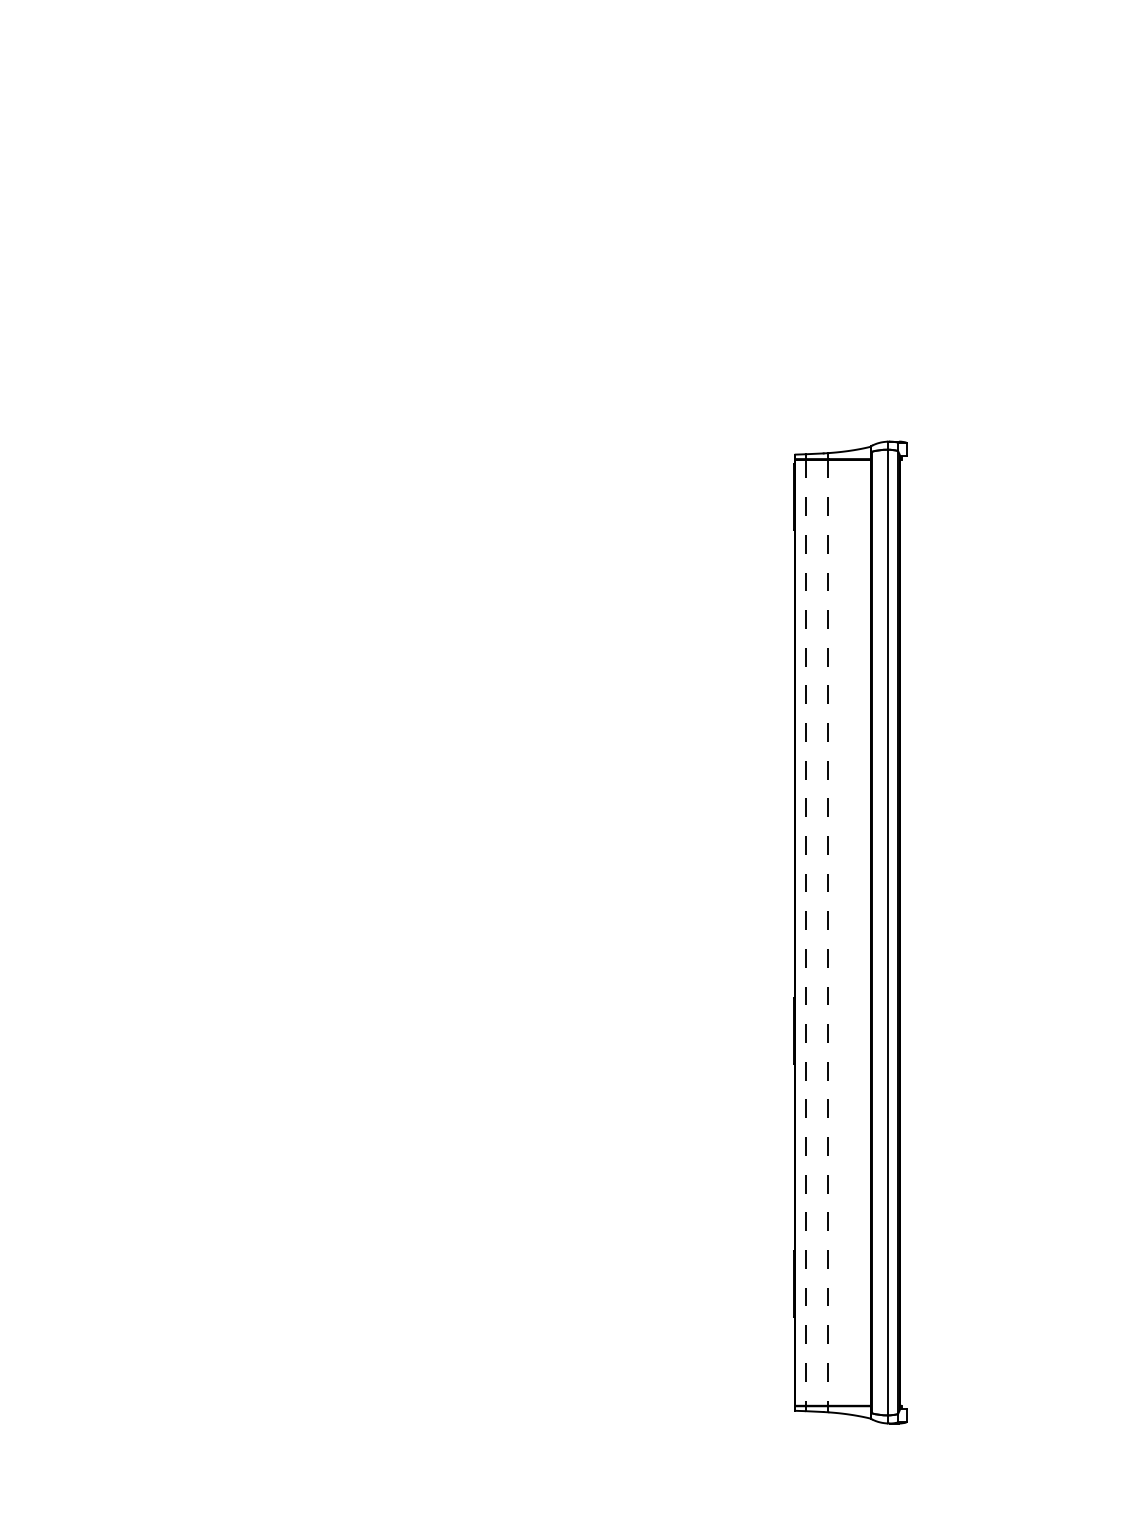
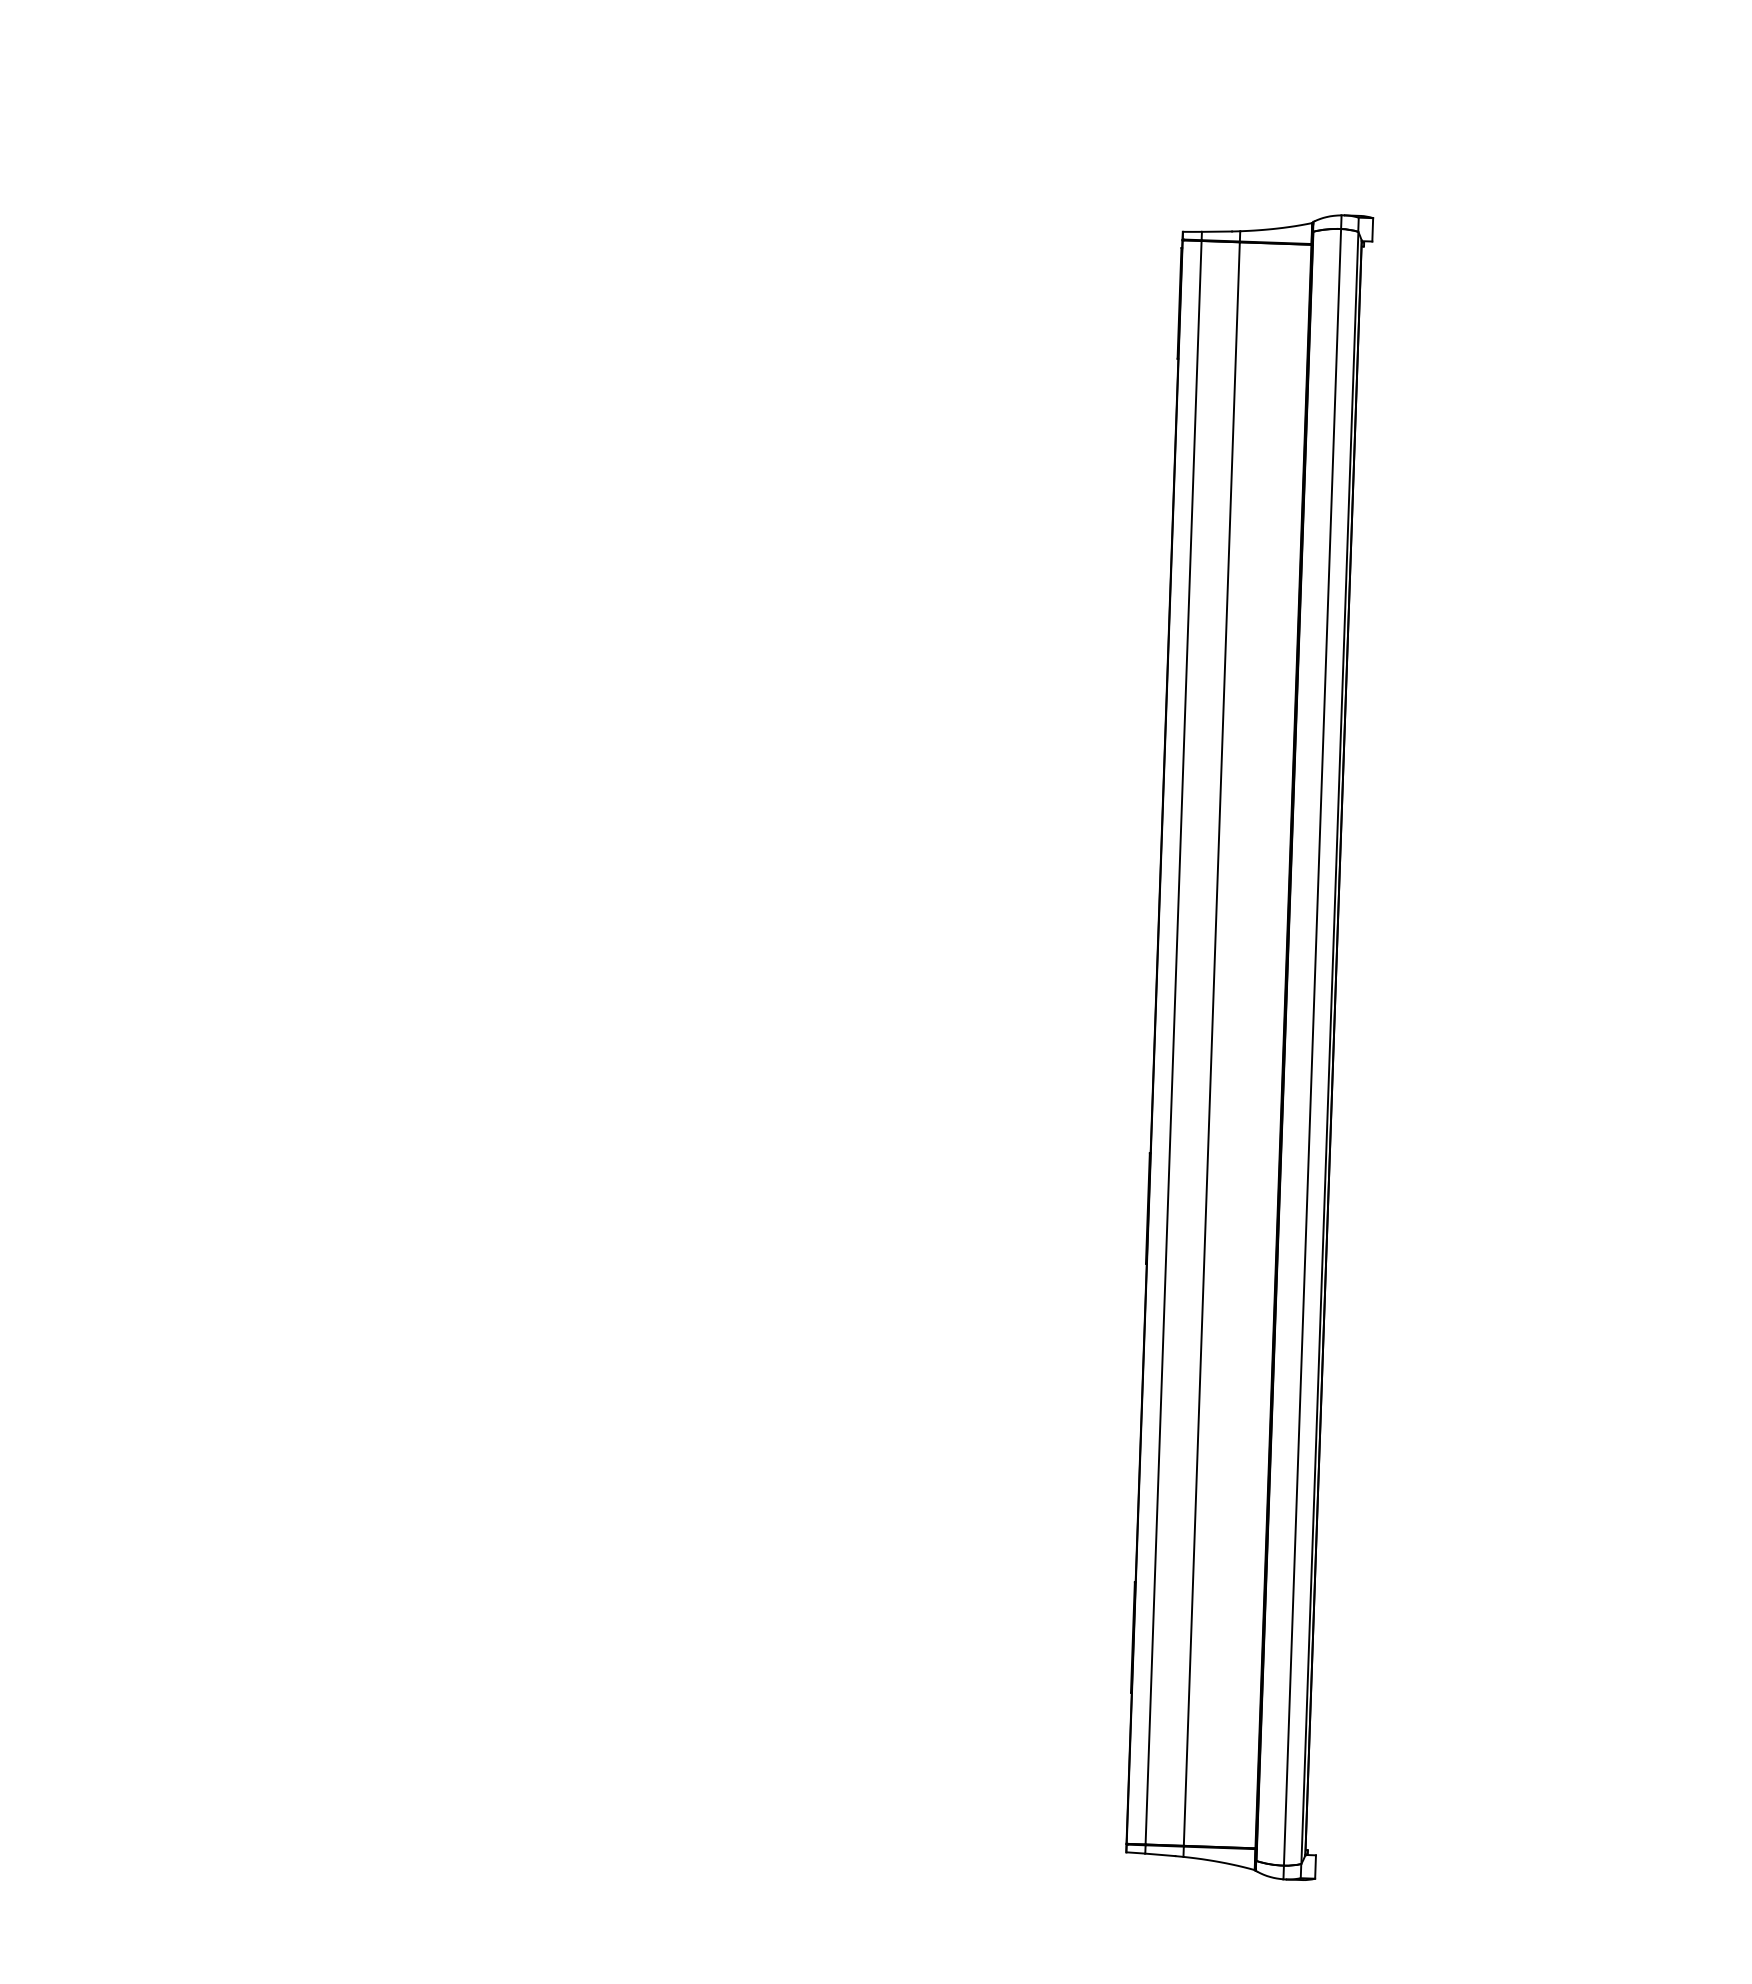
line: (805, 933) -> (1172, 1044), dashed -> solid
line: (828, 933) -> (1211, 1045), dashed -> solid

